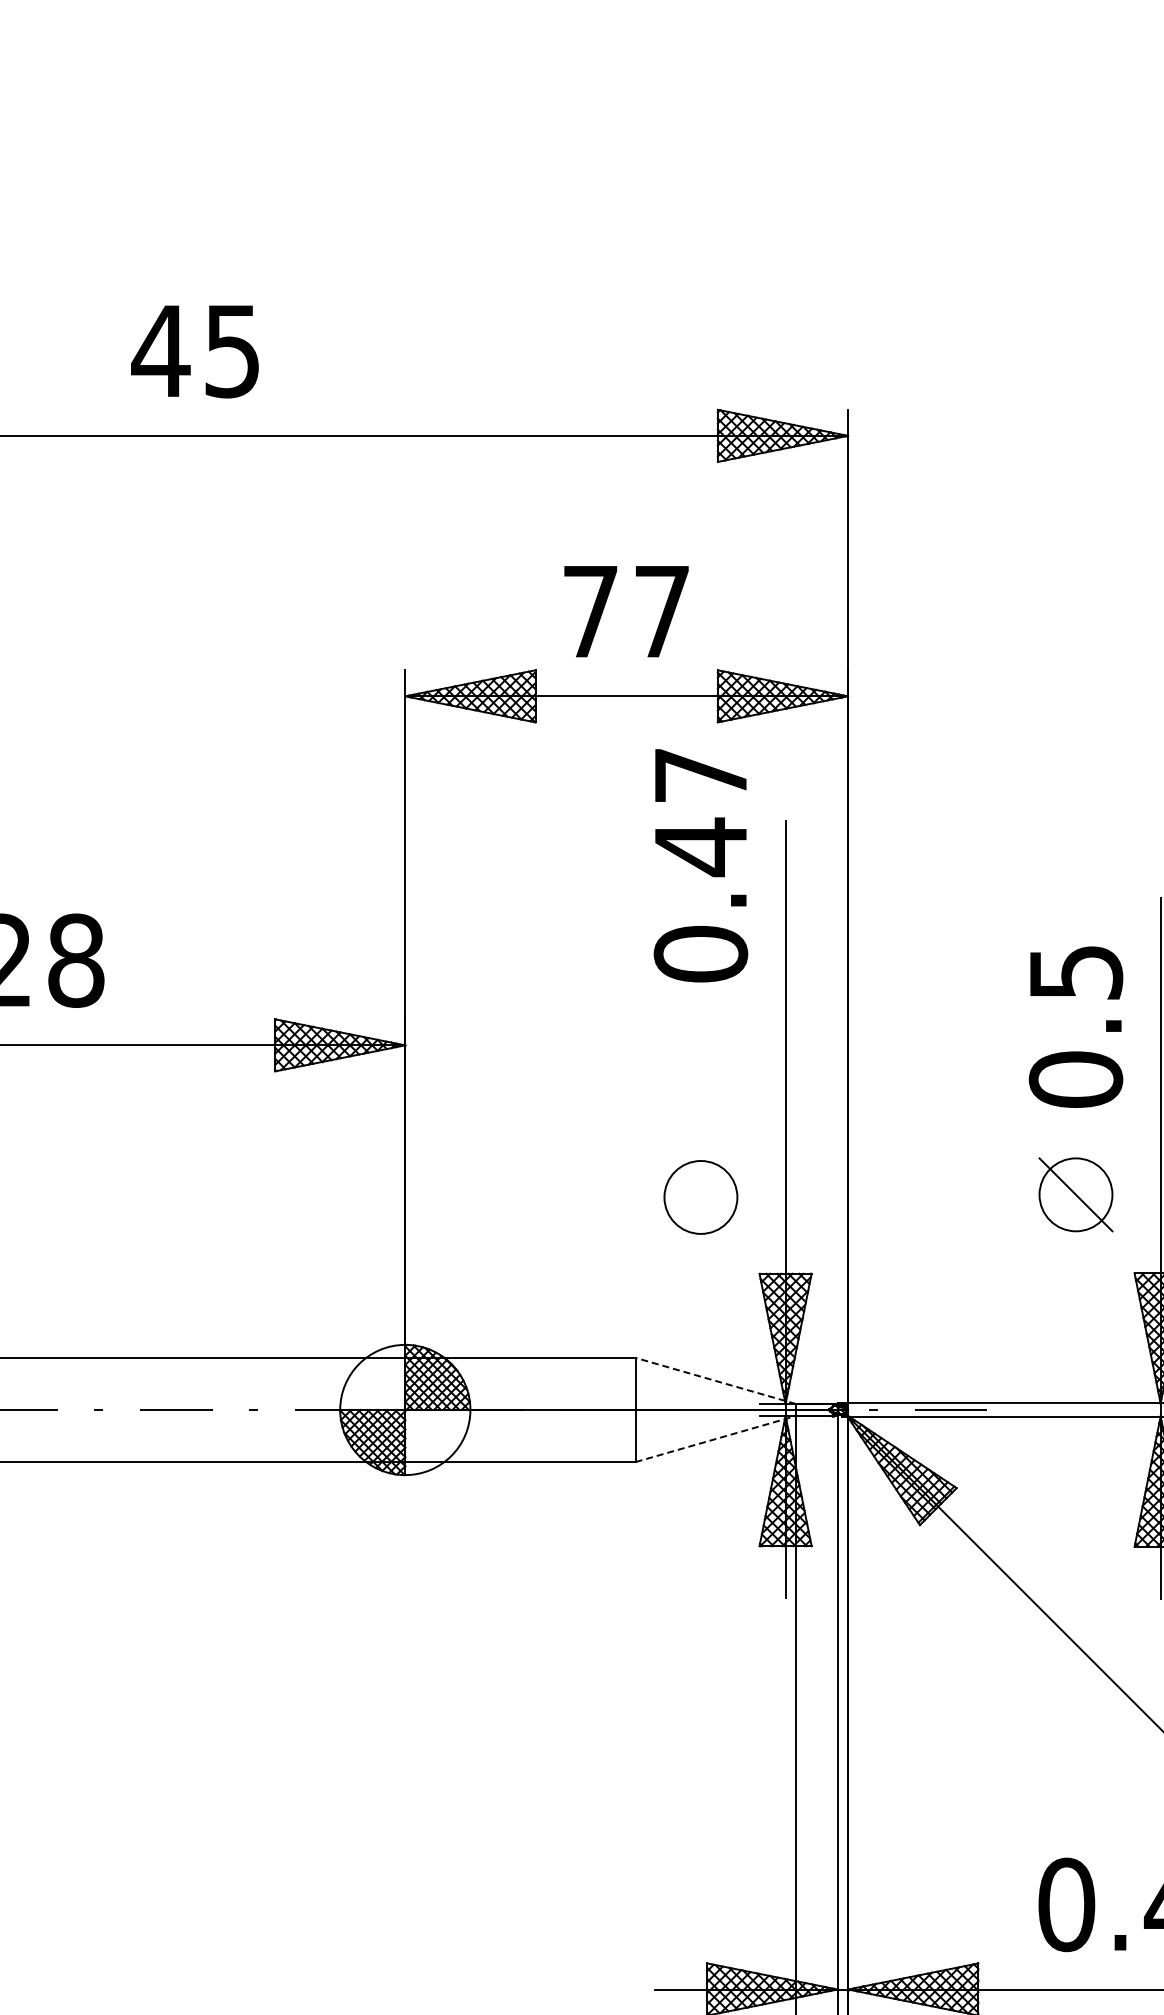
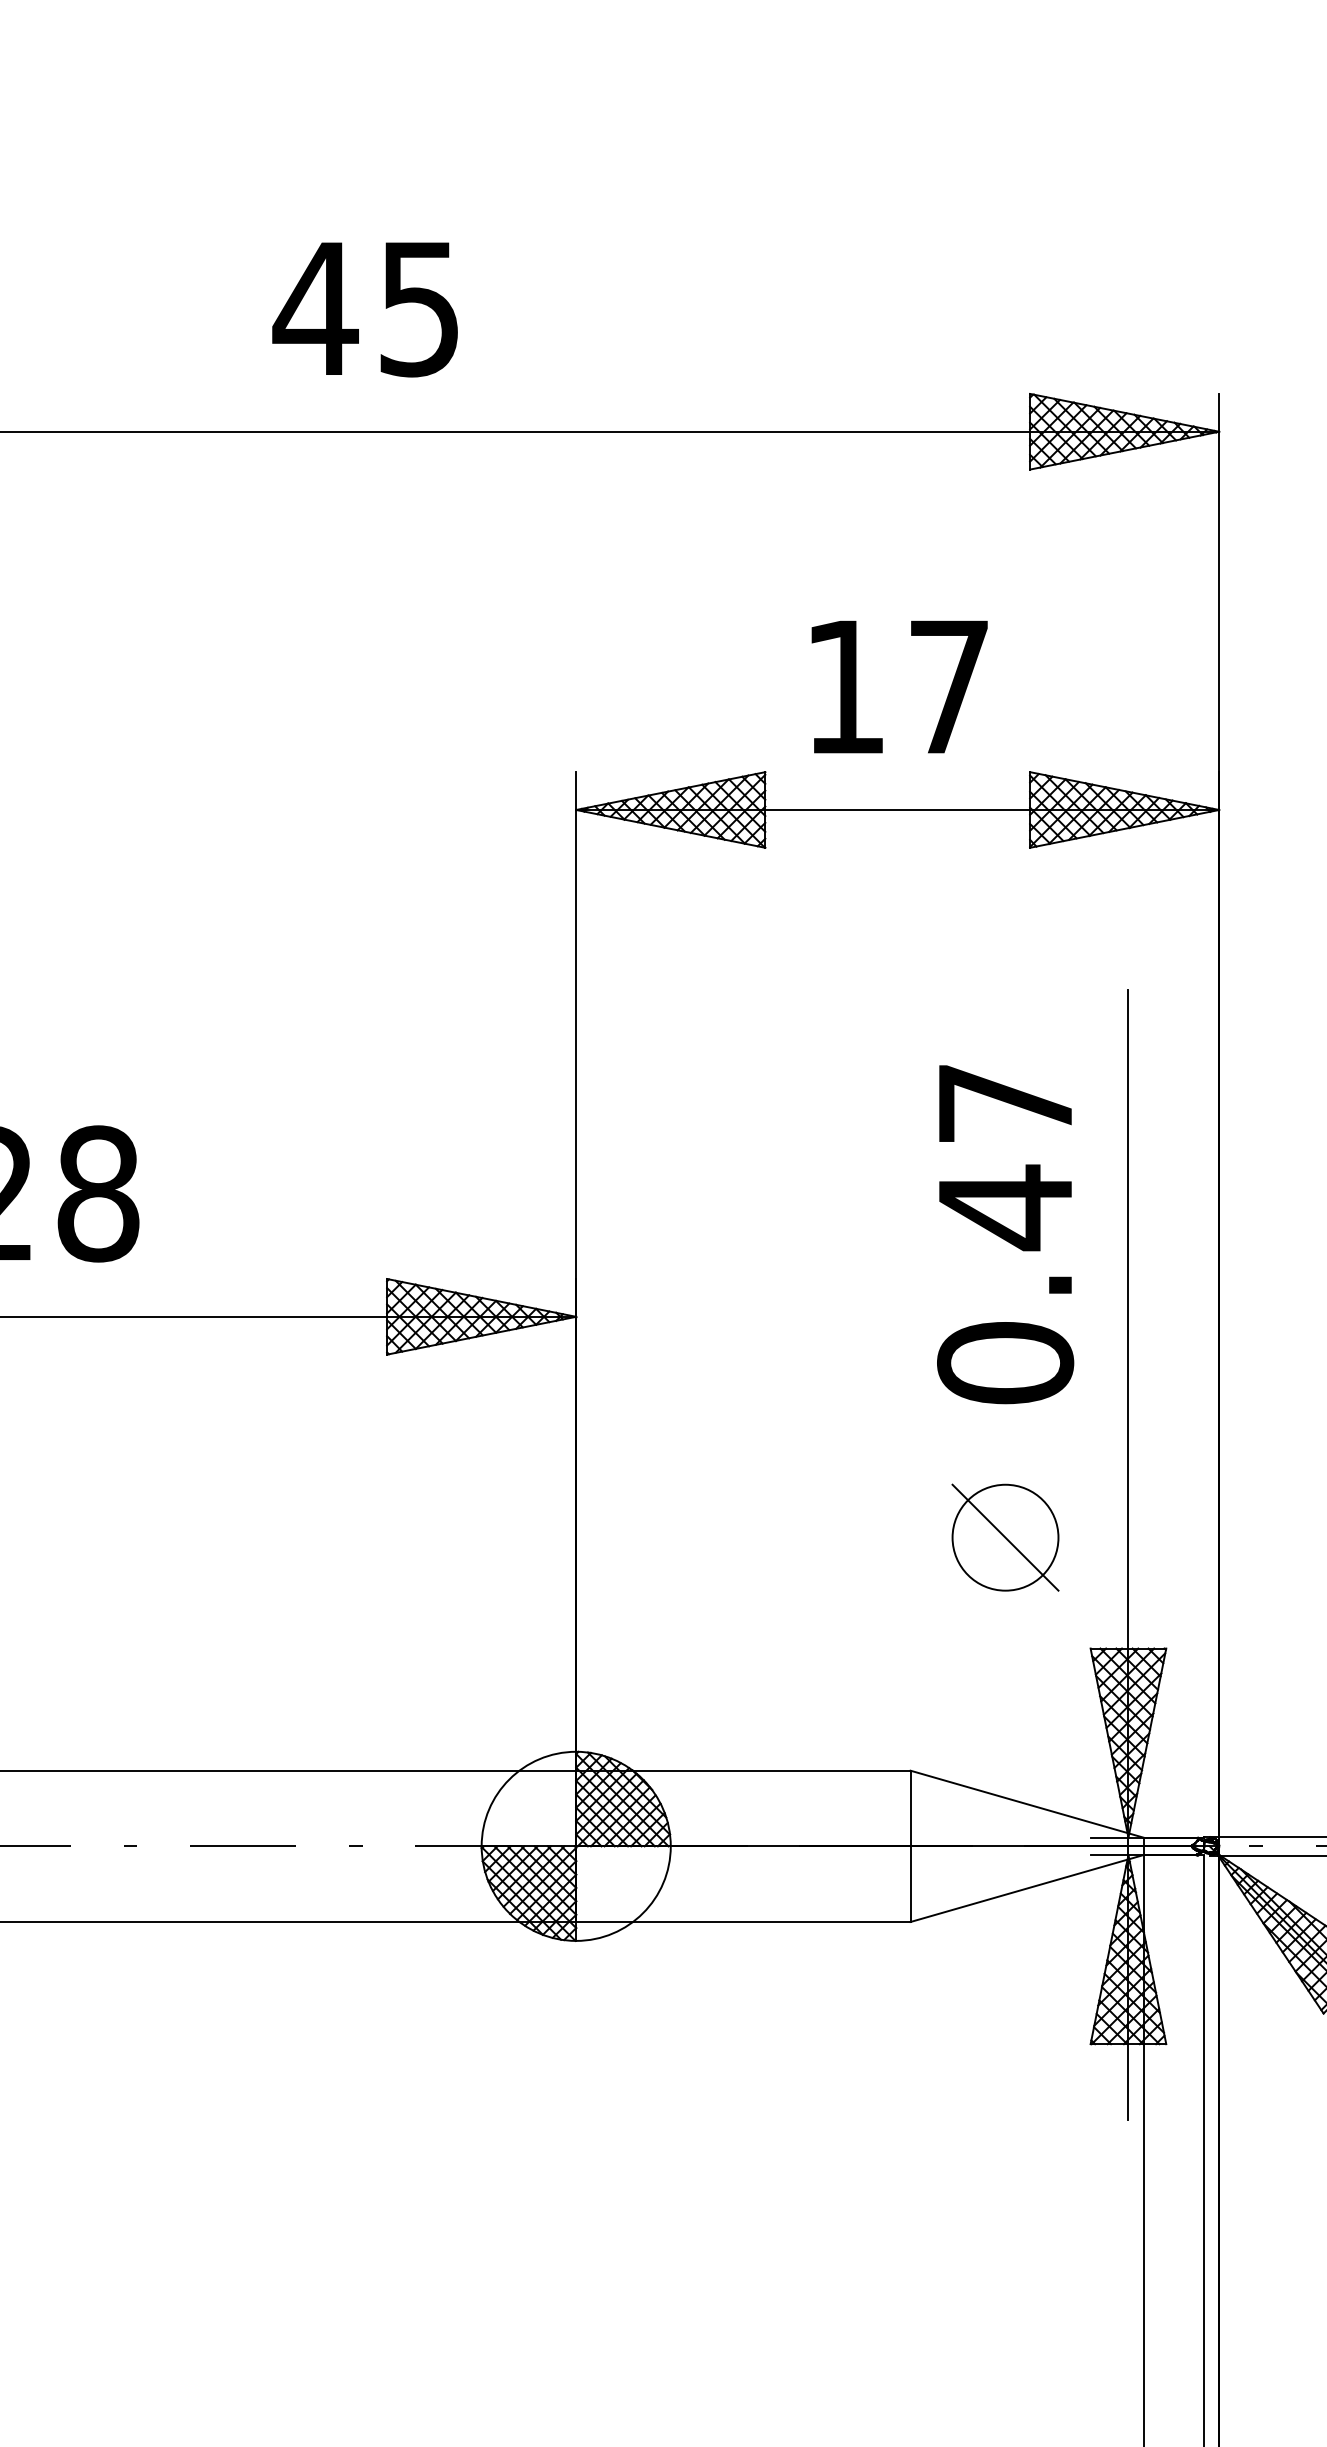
text: (194, 351) -> (364, 309), moved
text: (590, 611) -> (845, 686), 77 -> 17
text: (700, 865) -> (1004, 1234), moved
line: (700, 1197) -> (1004, 1537), added
line: (715, 1380) -> (1026, 1803), dashed -> solid
line: (716, 1438) -> (1028, 1887), dashed -> solid

